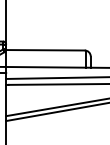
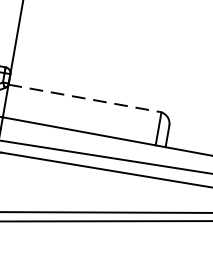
line: (45, 50) -> (84, 98), solid -> dashed

